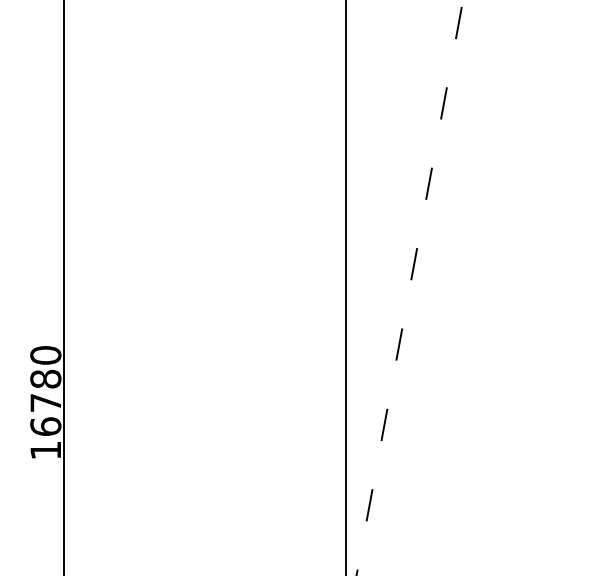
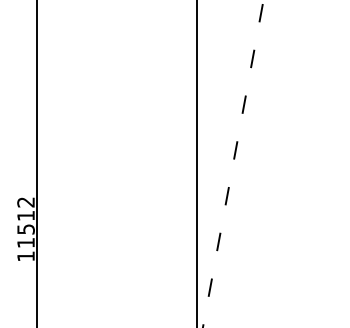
text: (44, 390) -> (25, 222), 16780 -> 11512

